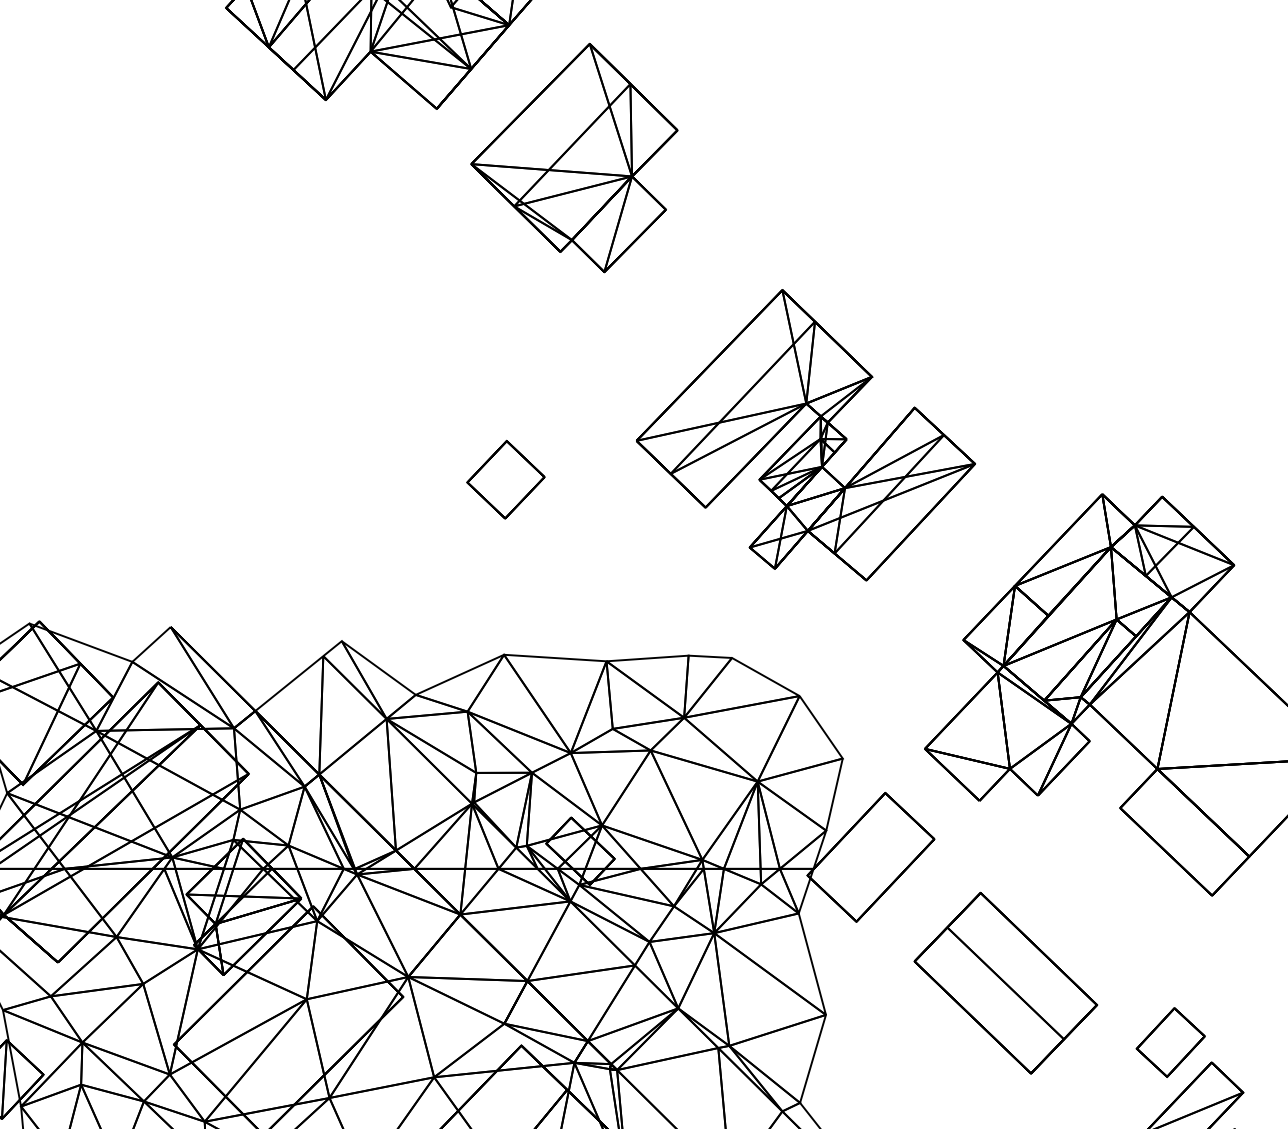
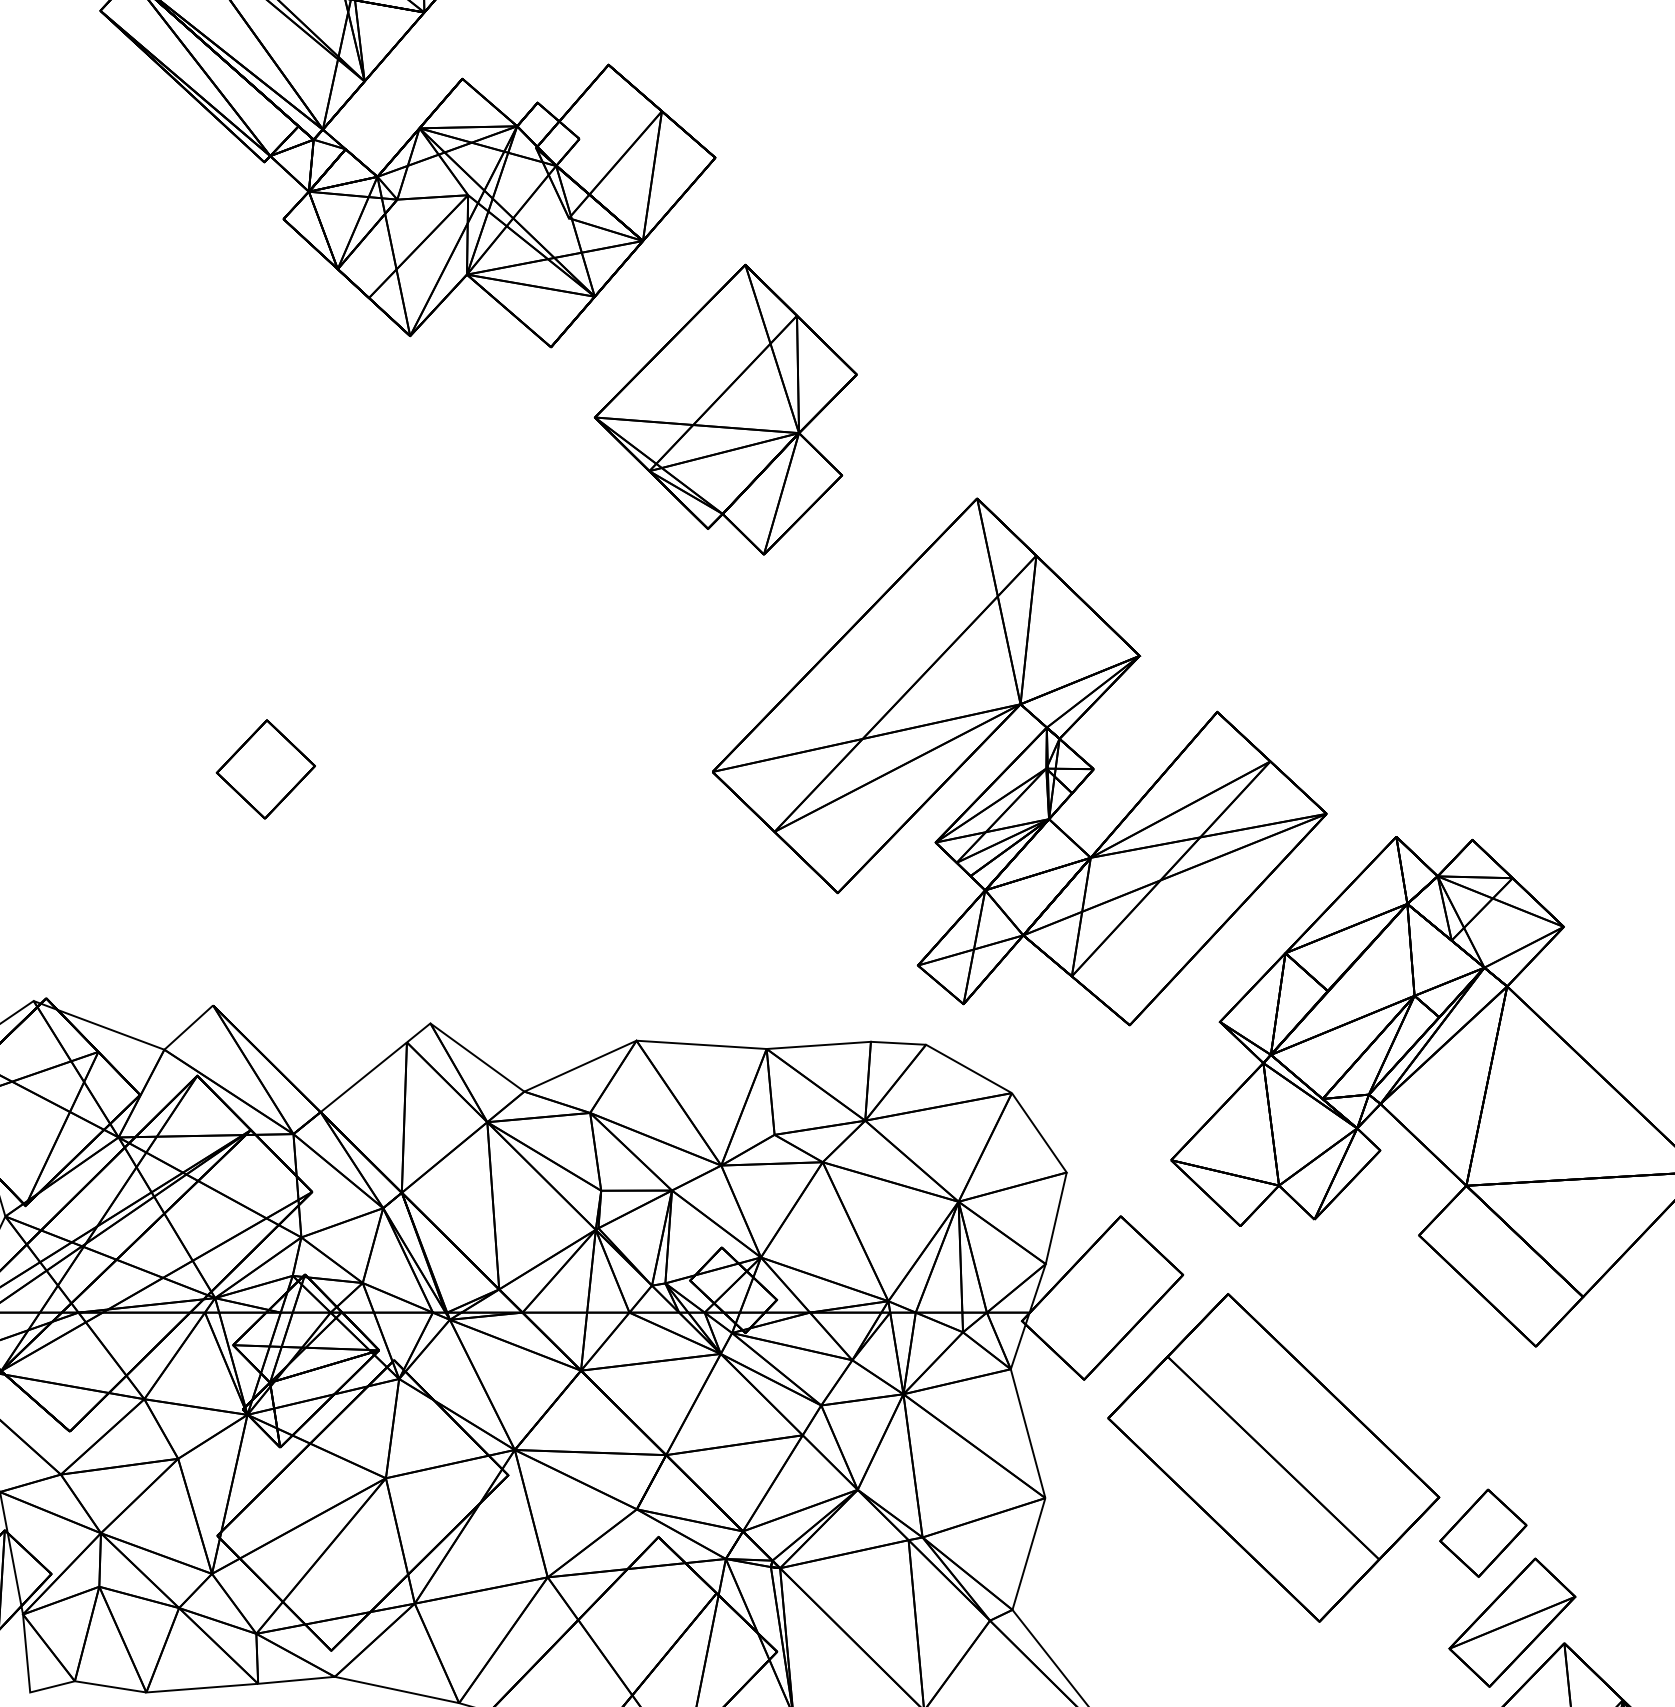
part: (805, 434) -> (1019, 761), size x1.43
part: (505, 479) -> (265, 769), moved
part: (1005, 982) -> (1273, 1457), size x1.43

